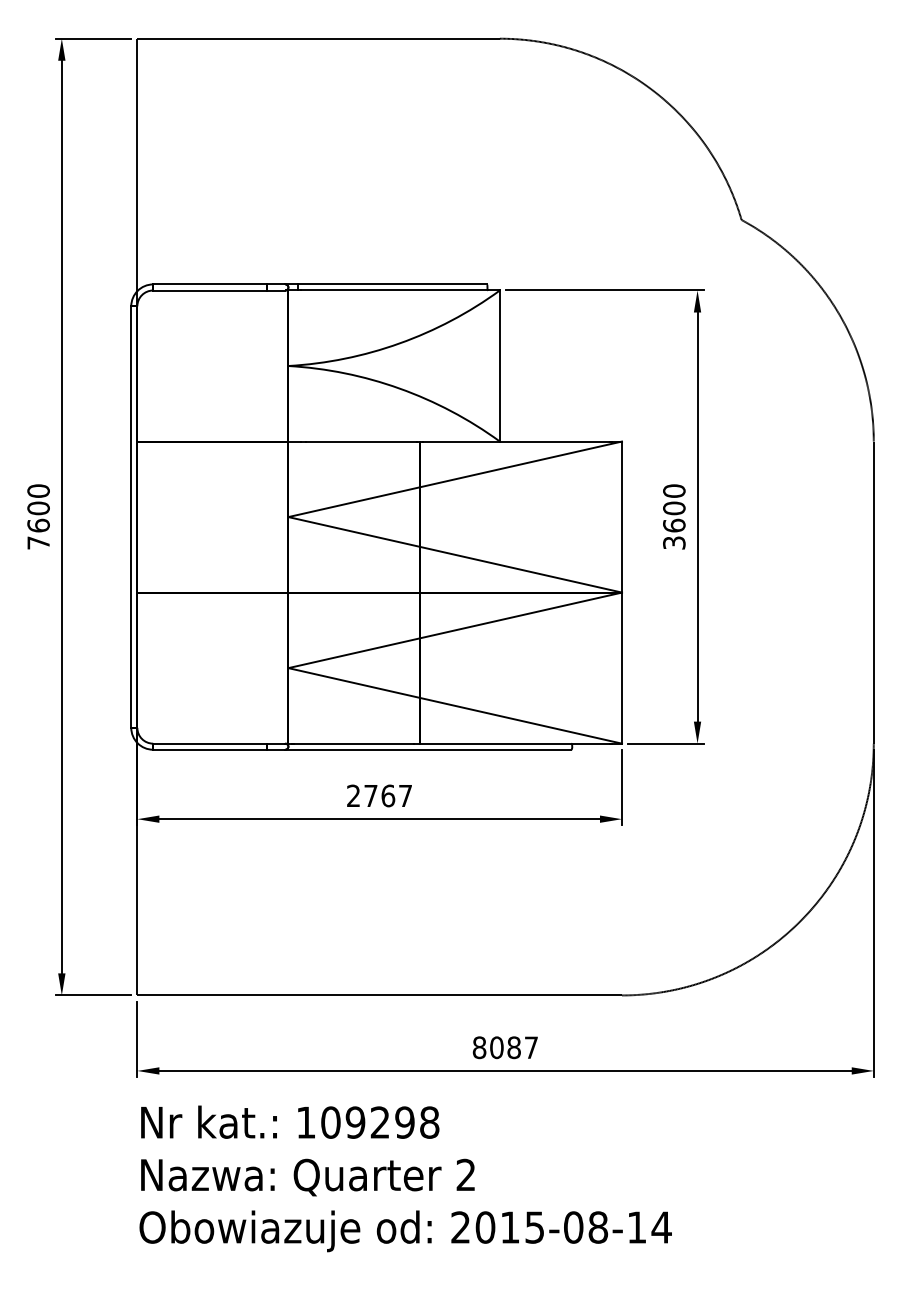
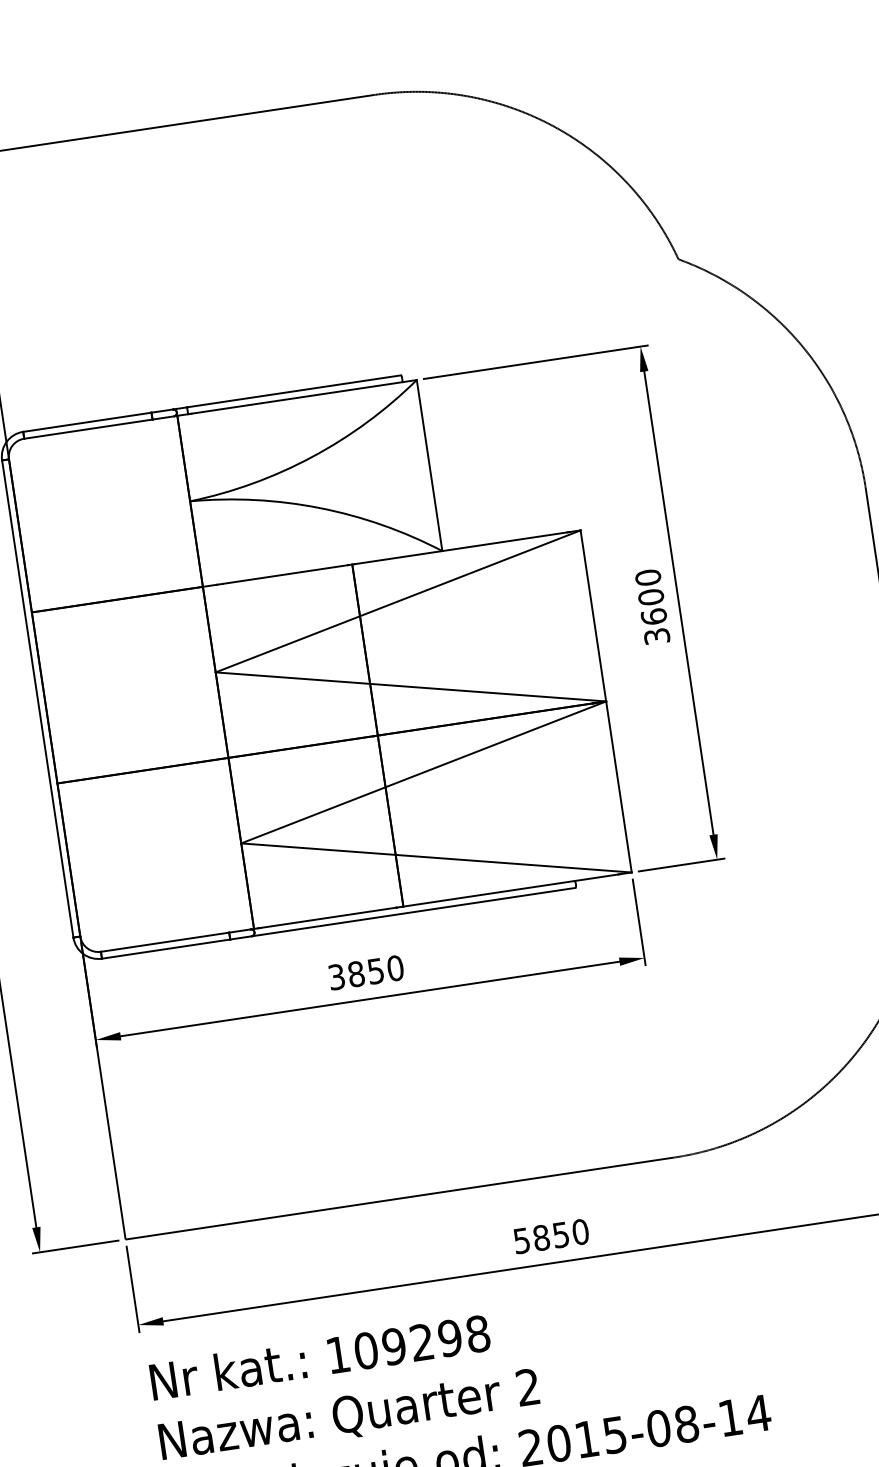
text: (379, 795) -> (365, 972), 2767 -> 3850
text: (505, 1047) -> (551, 1236), 8087 -> 5850

